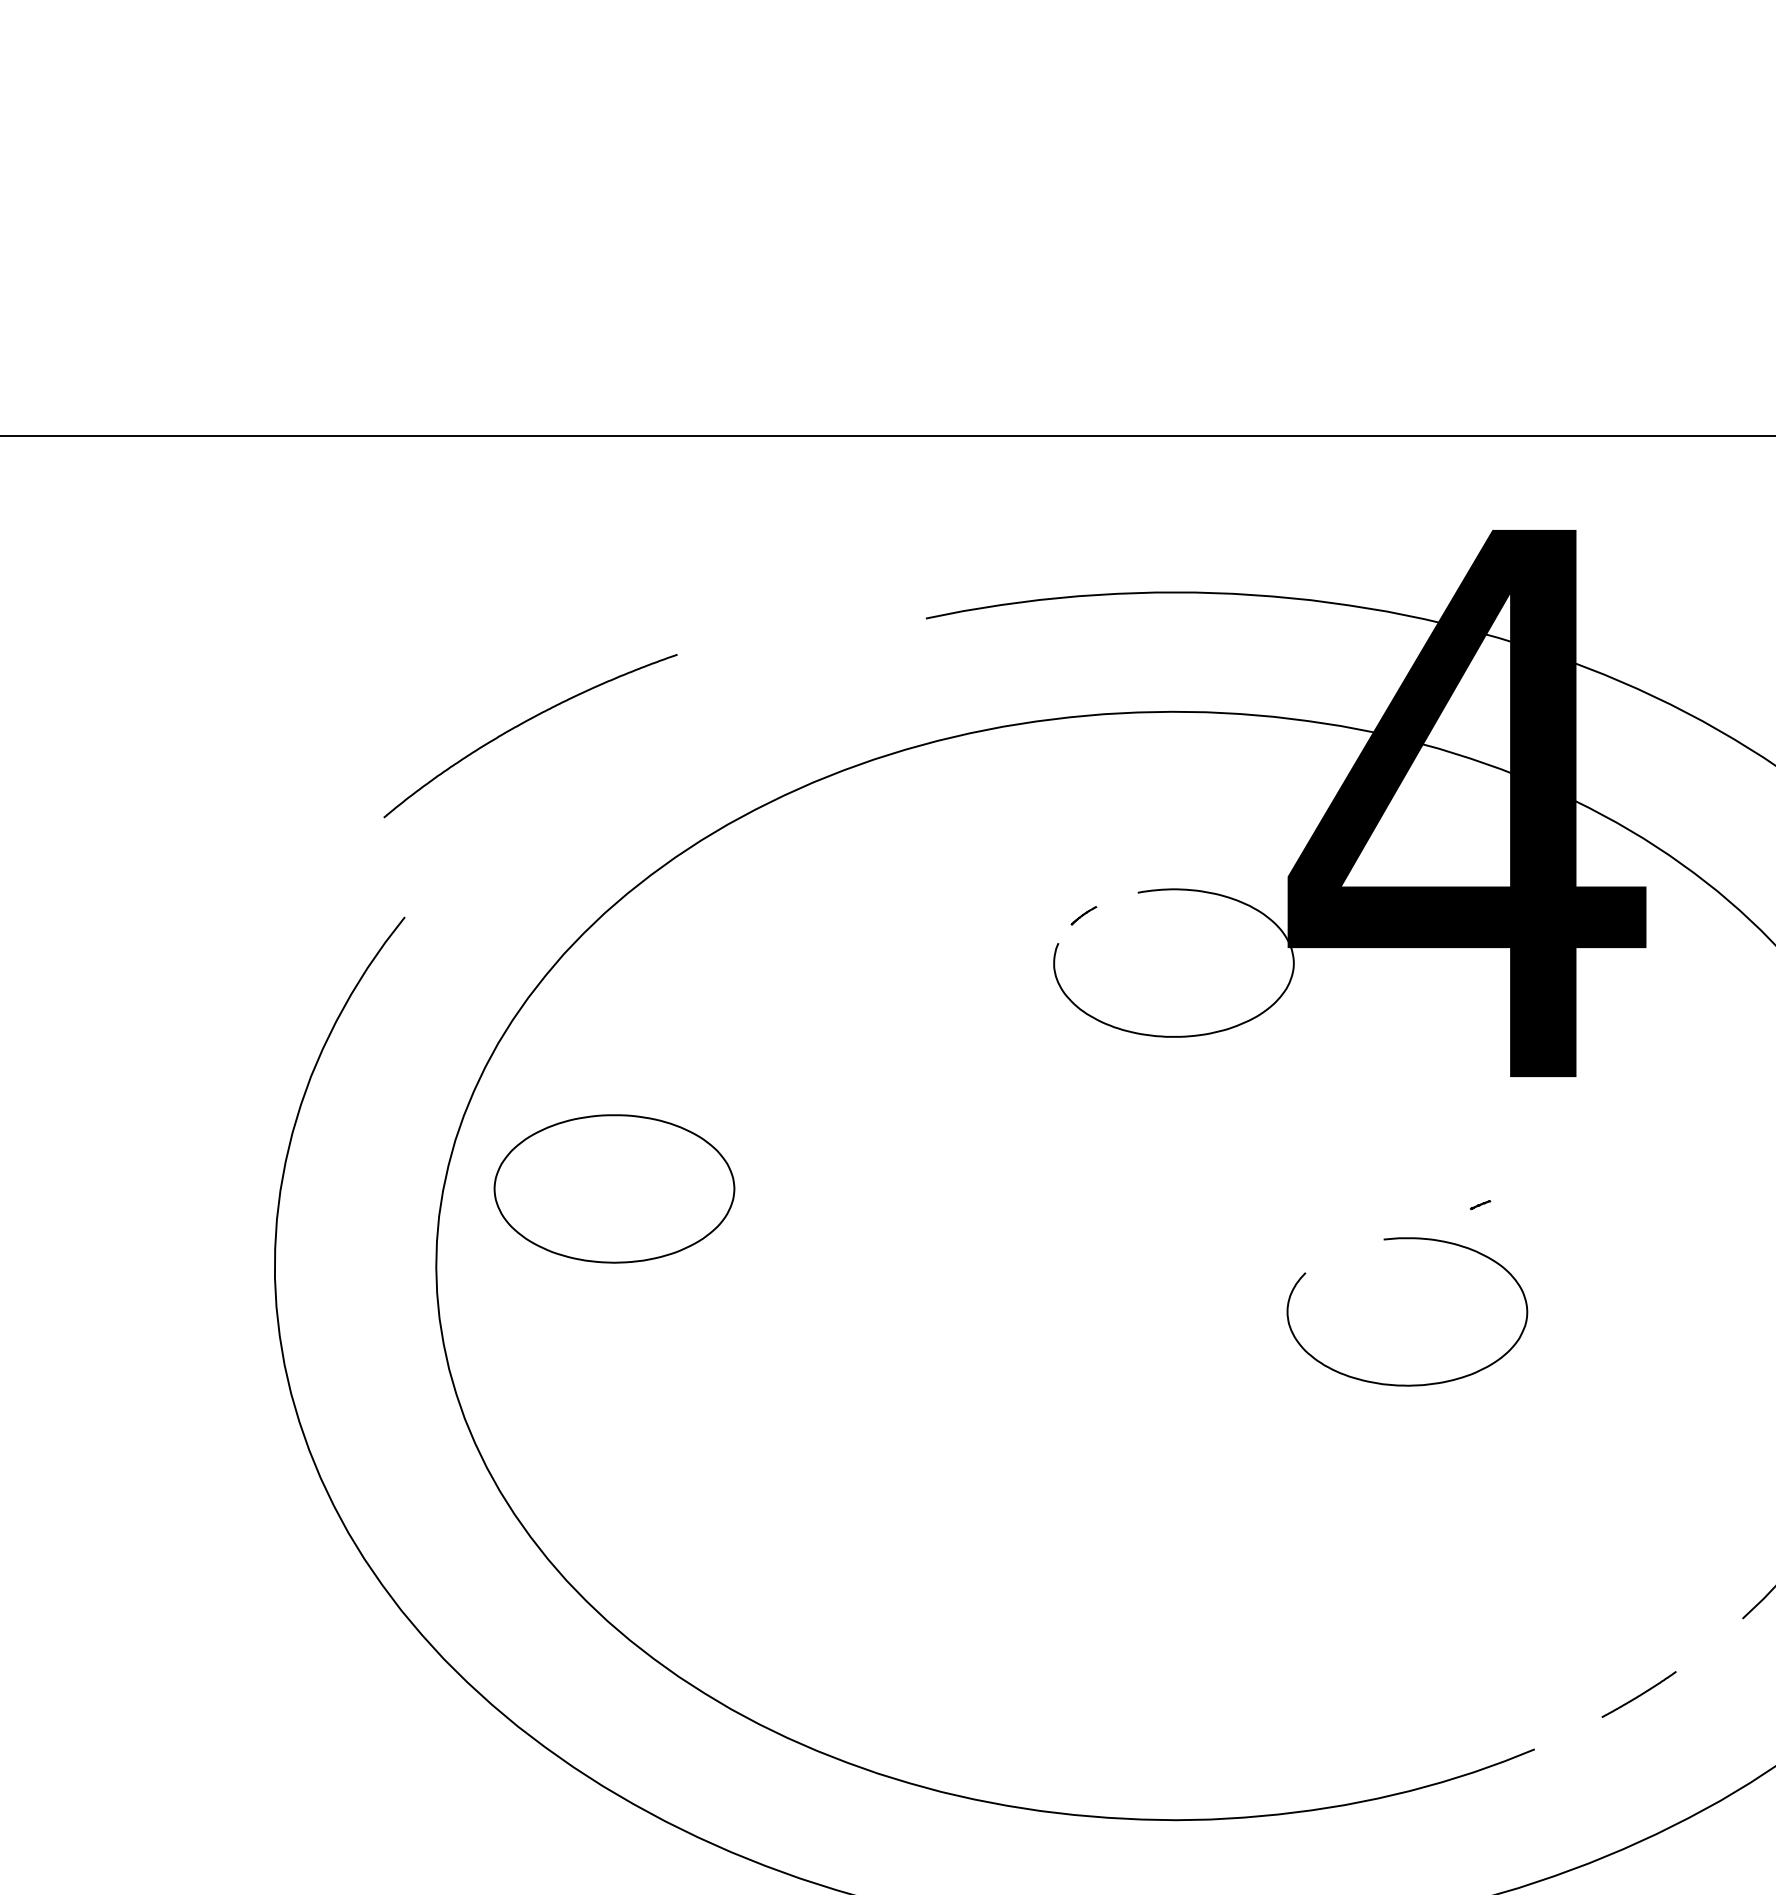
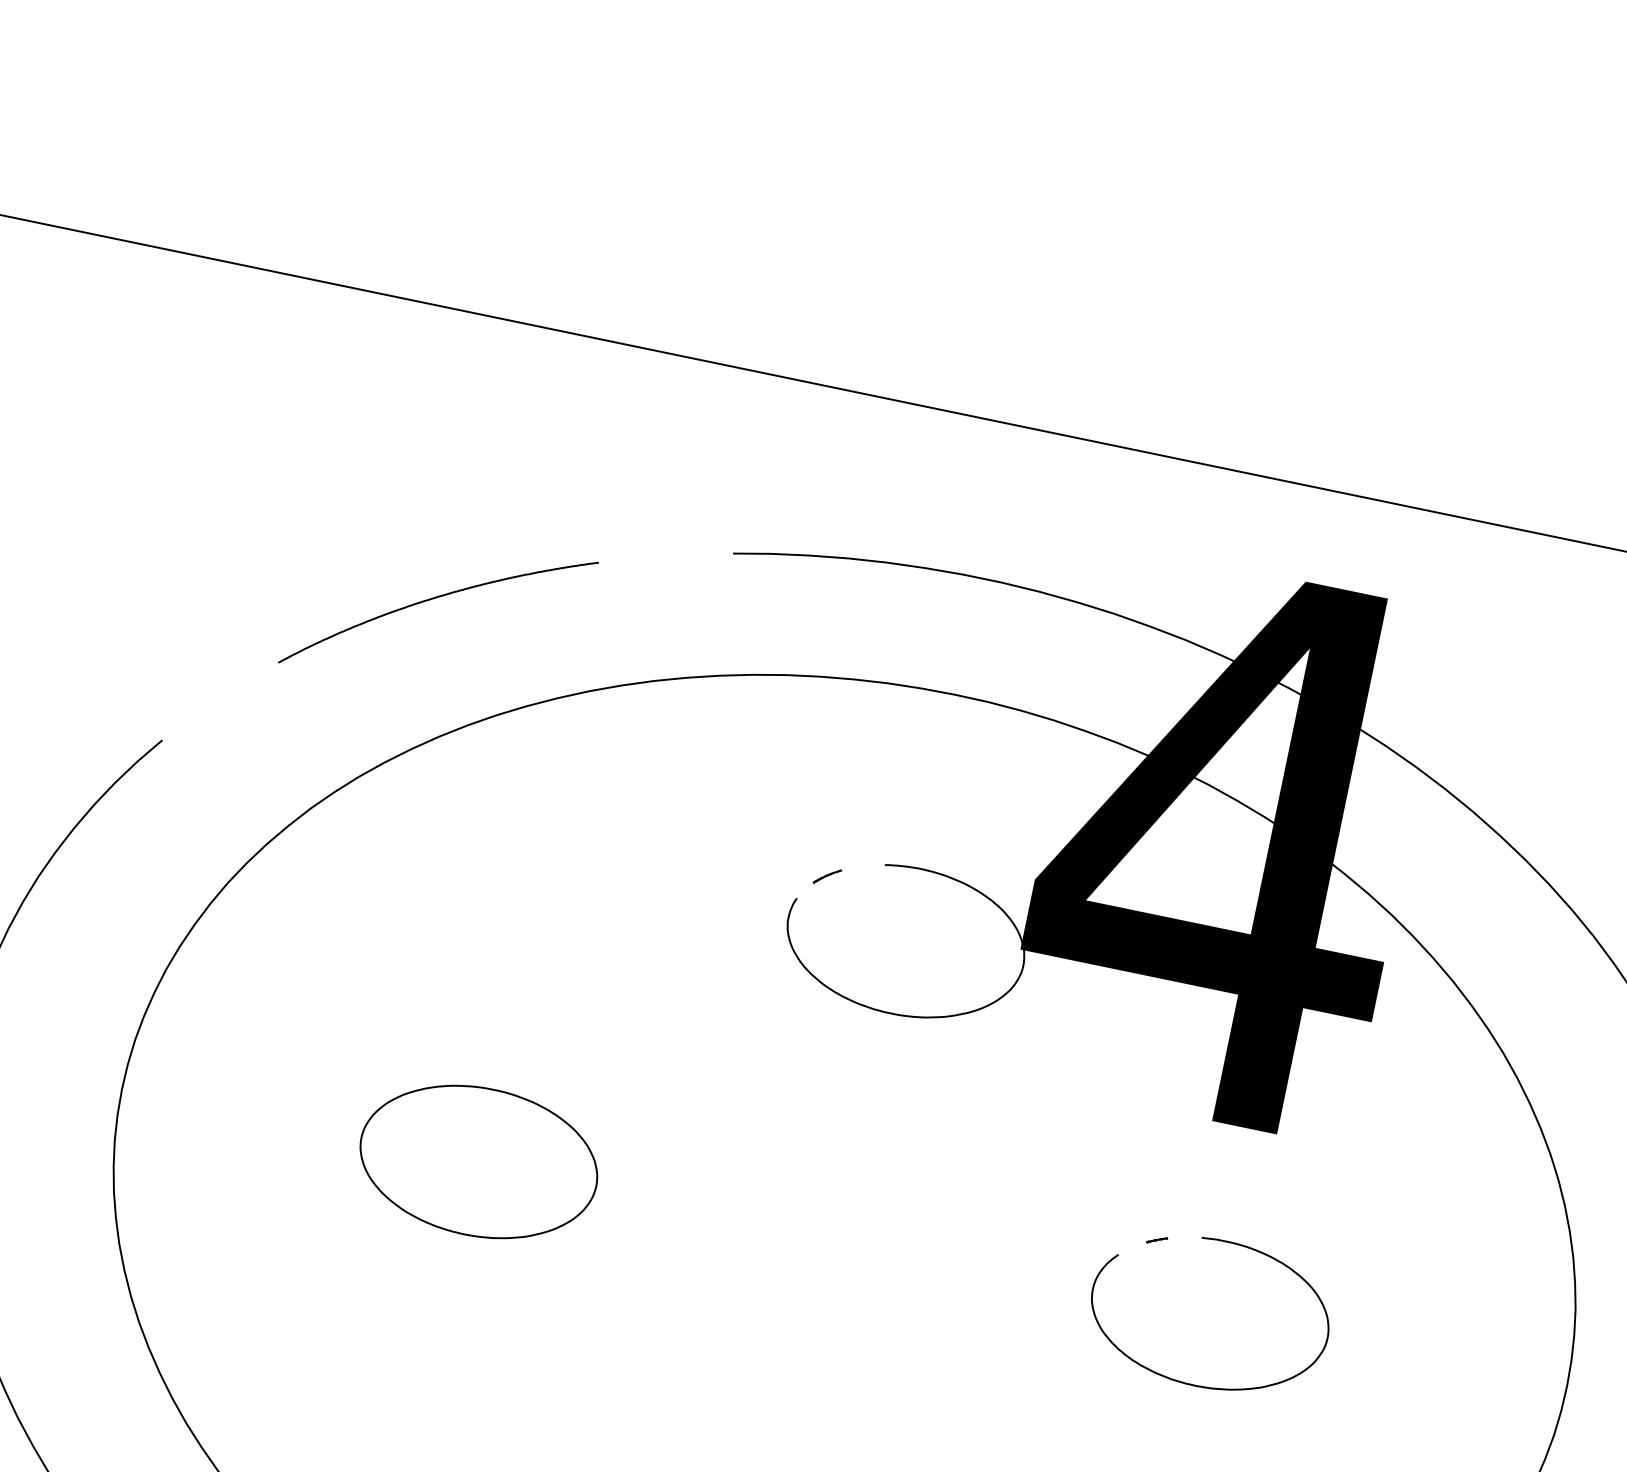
curve: (524, 723) -> (435, 599), moved
part: (614, 1188) -> (478, 1161), moved
curve: (1407, 1239) -> (1225, 1242), moved

